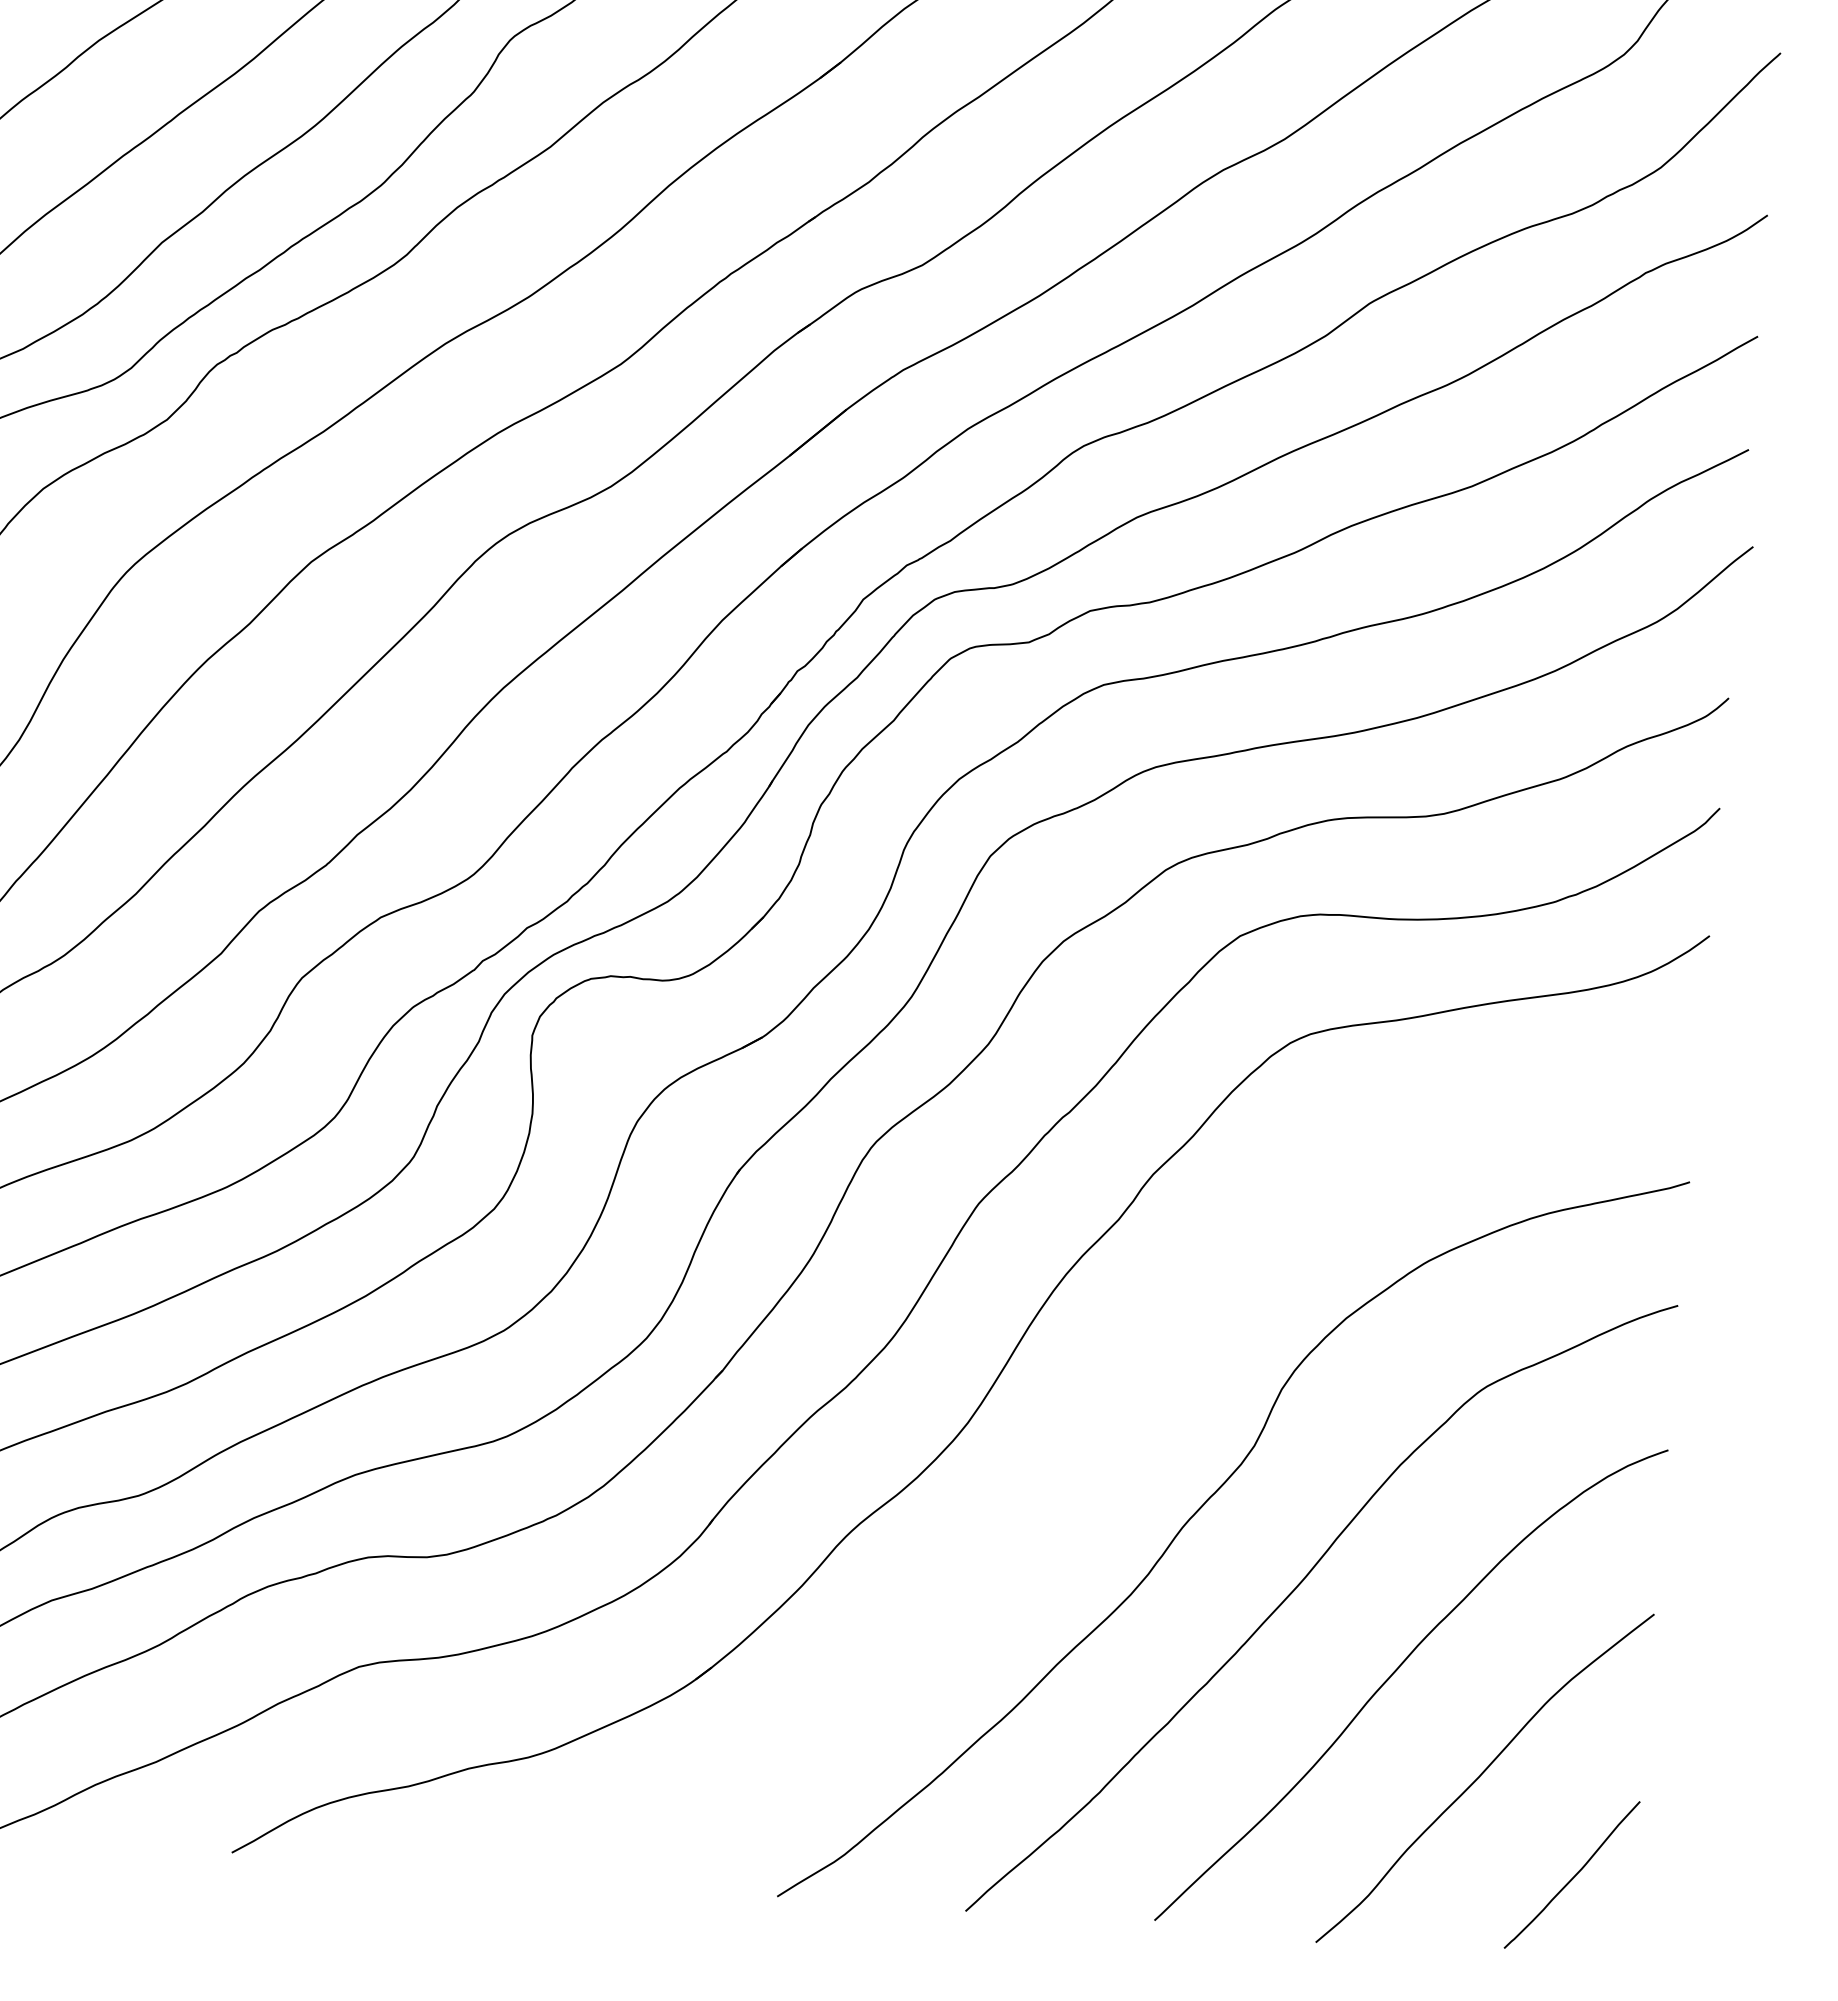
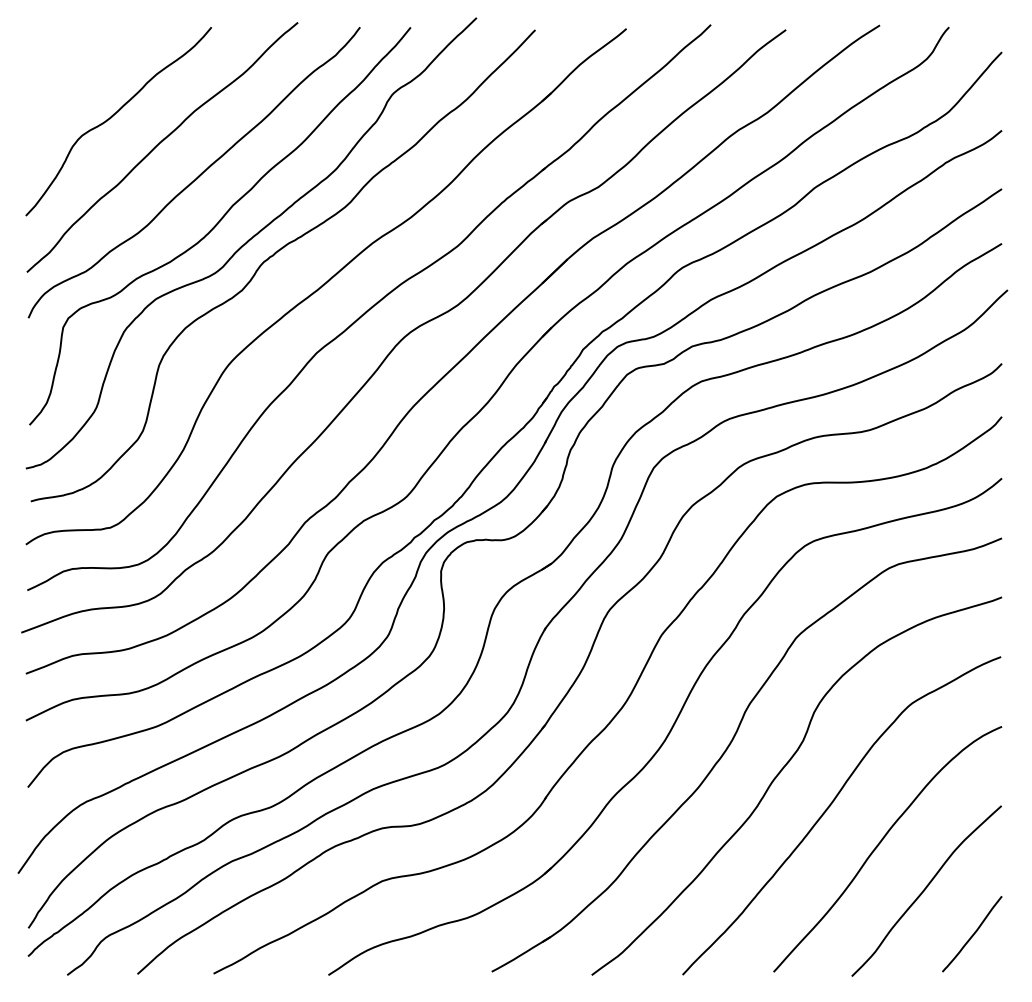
part: (1102, 1443) -> (730, 745), added

